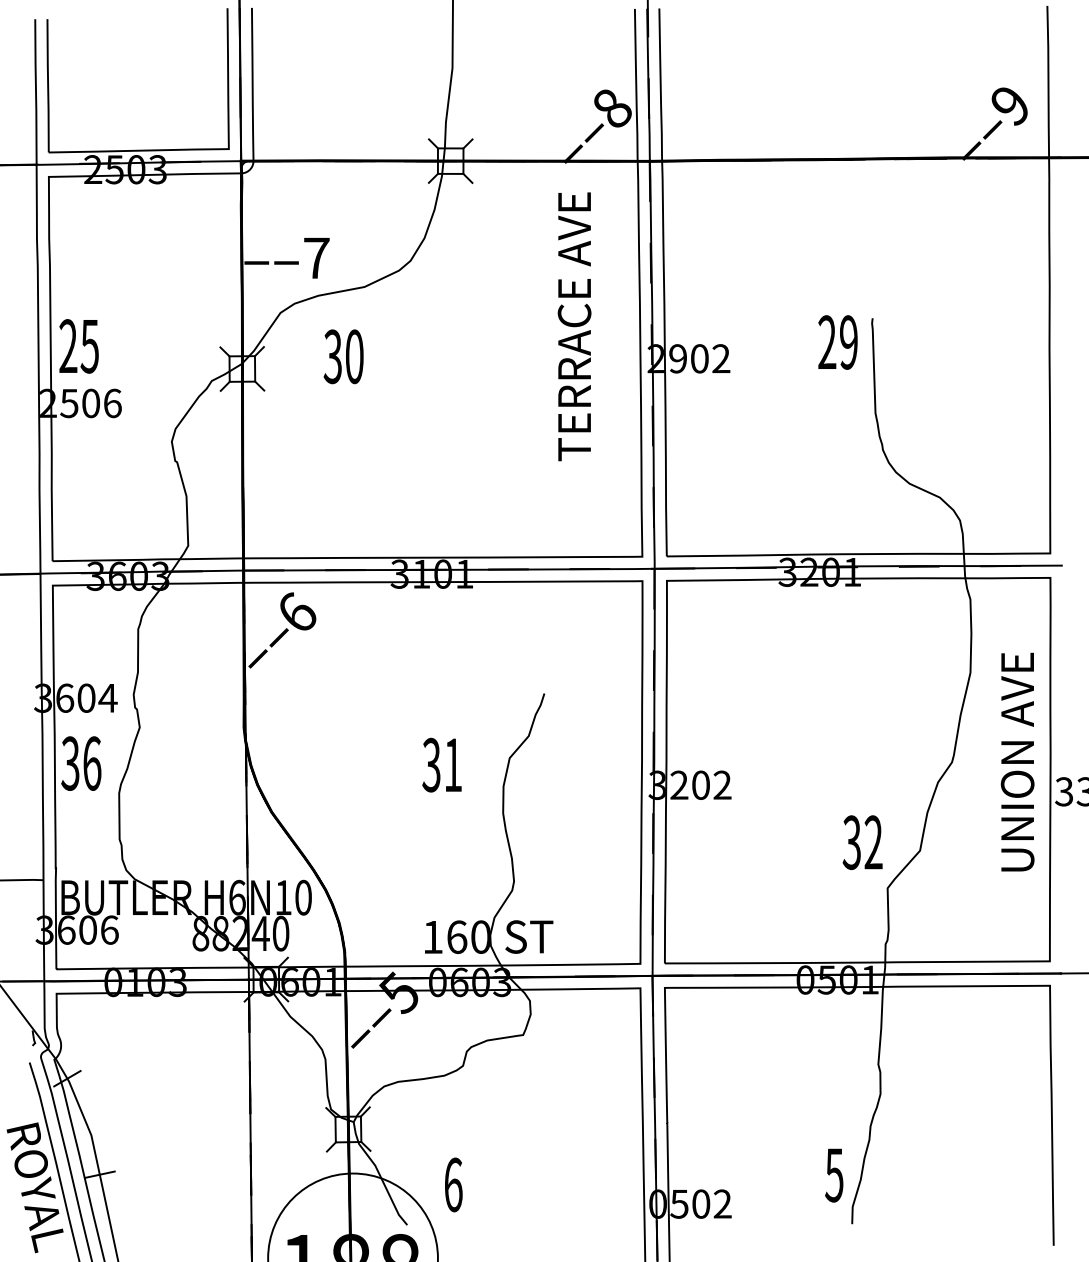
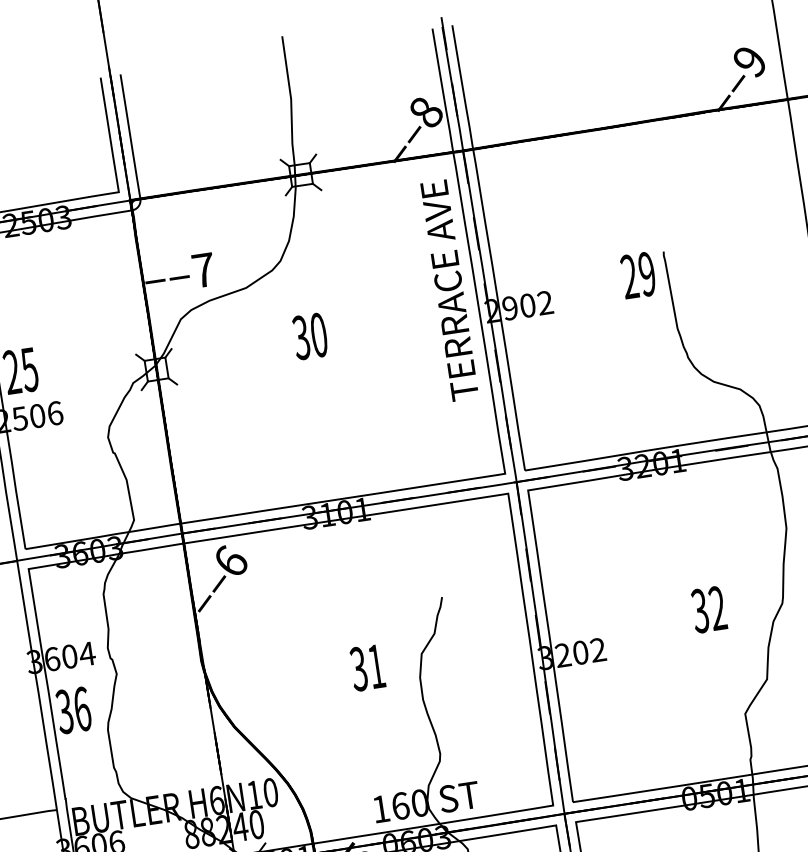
text: (574, 326) -> (449, 290), moved
text: (343, 356) -> (309, 336), moved
text: (862, 842) -> (708, 609), moved

